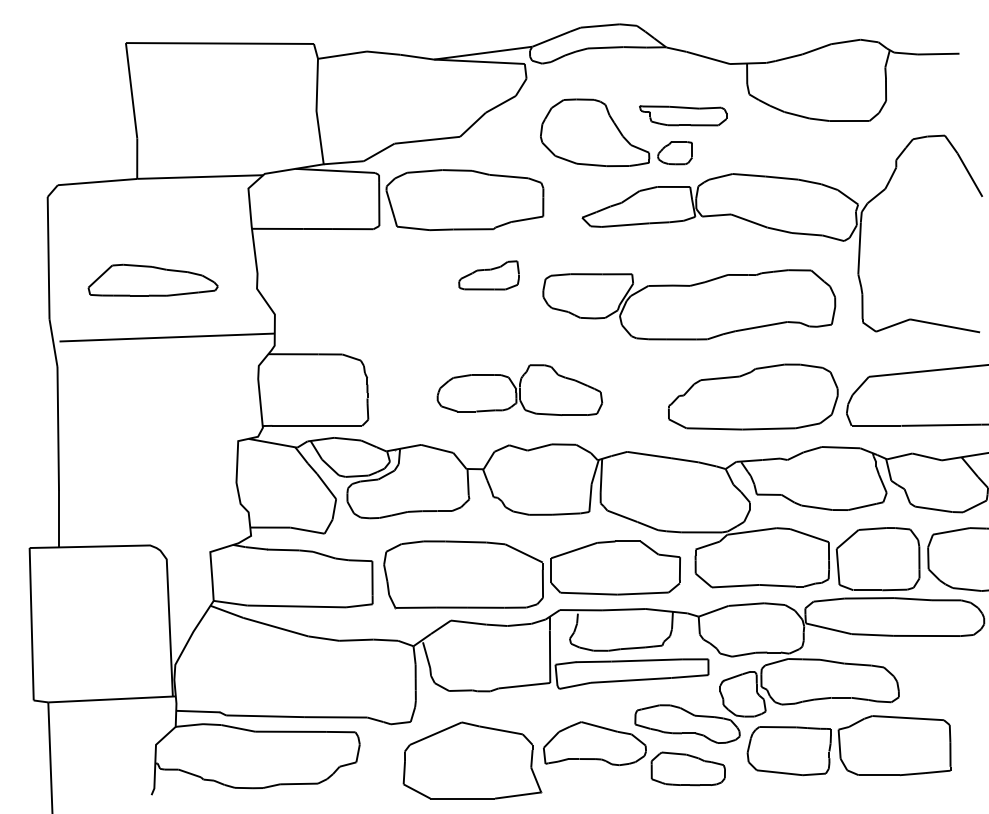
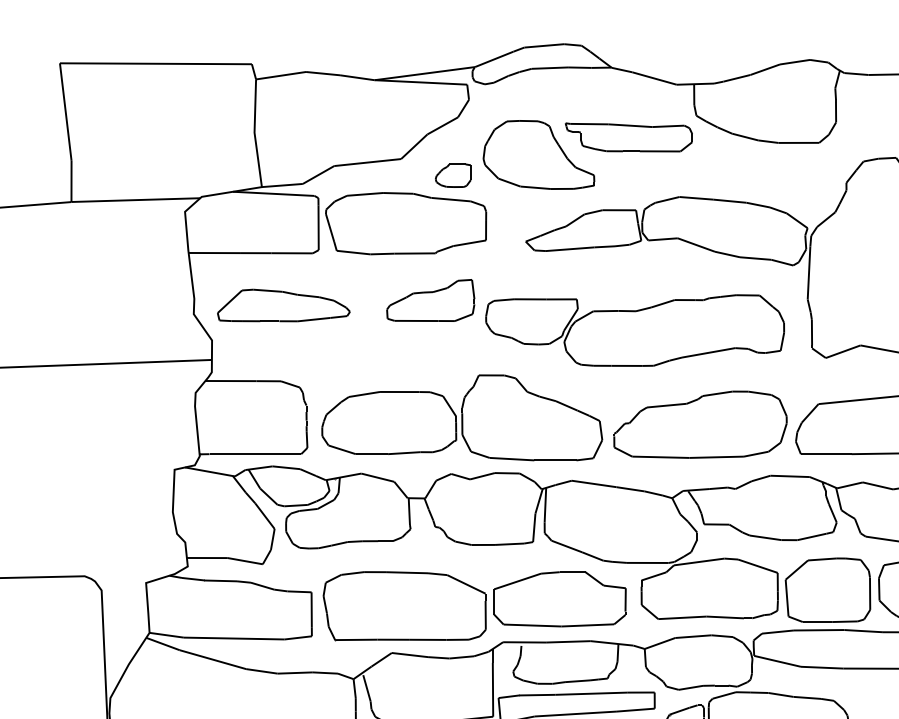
part: (682, 115) -> (628, 137), size x1.43
part: (674, 153) -> (452, 176), moved
part: (488, 275) -> (430, 300), size x1.43
part: (152, 279) -> (283, 304), moved
part: (519, 389) -> (461, 417), size x1.67

